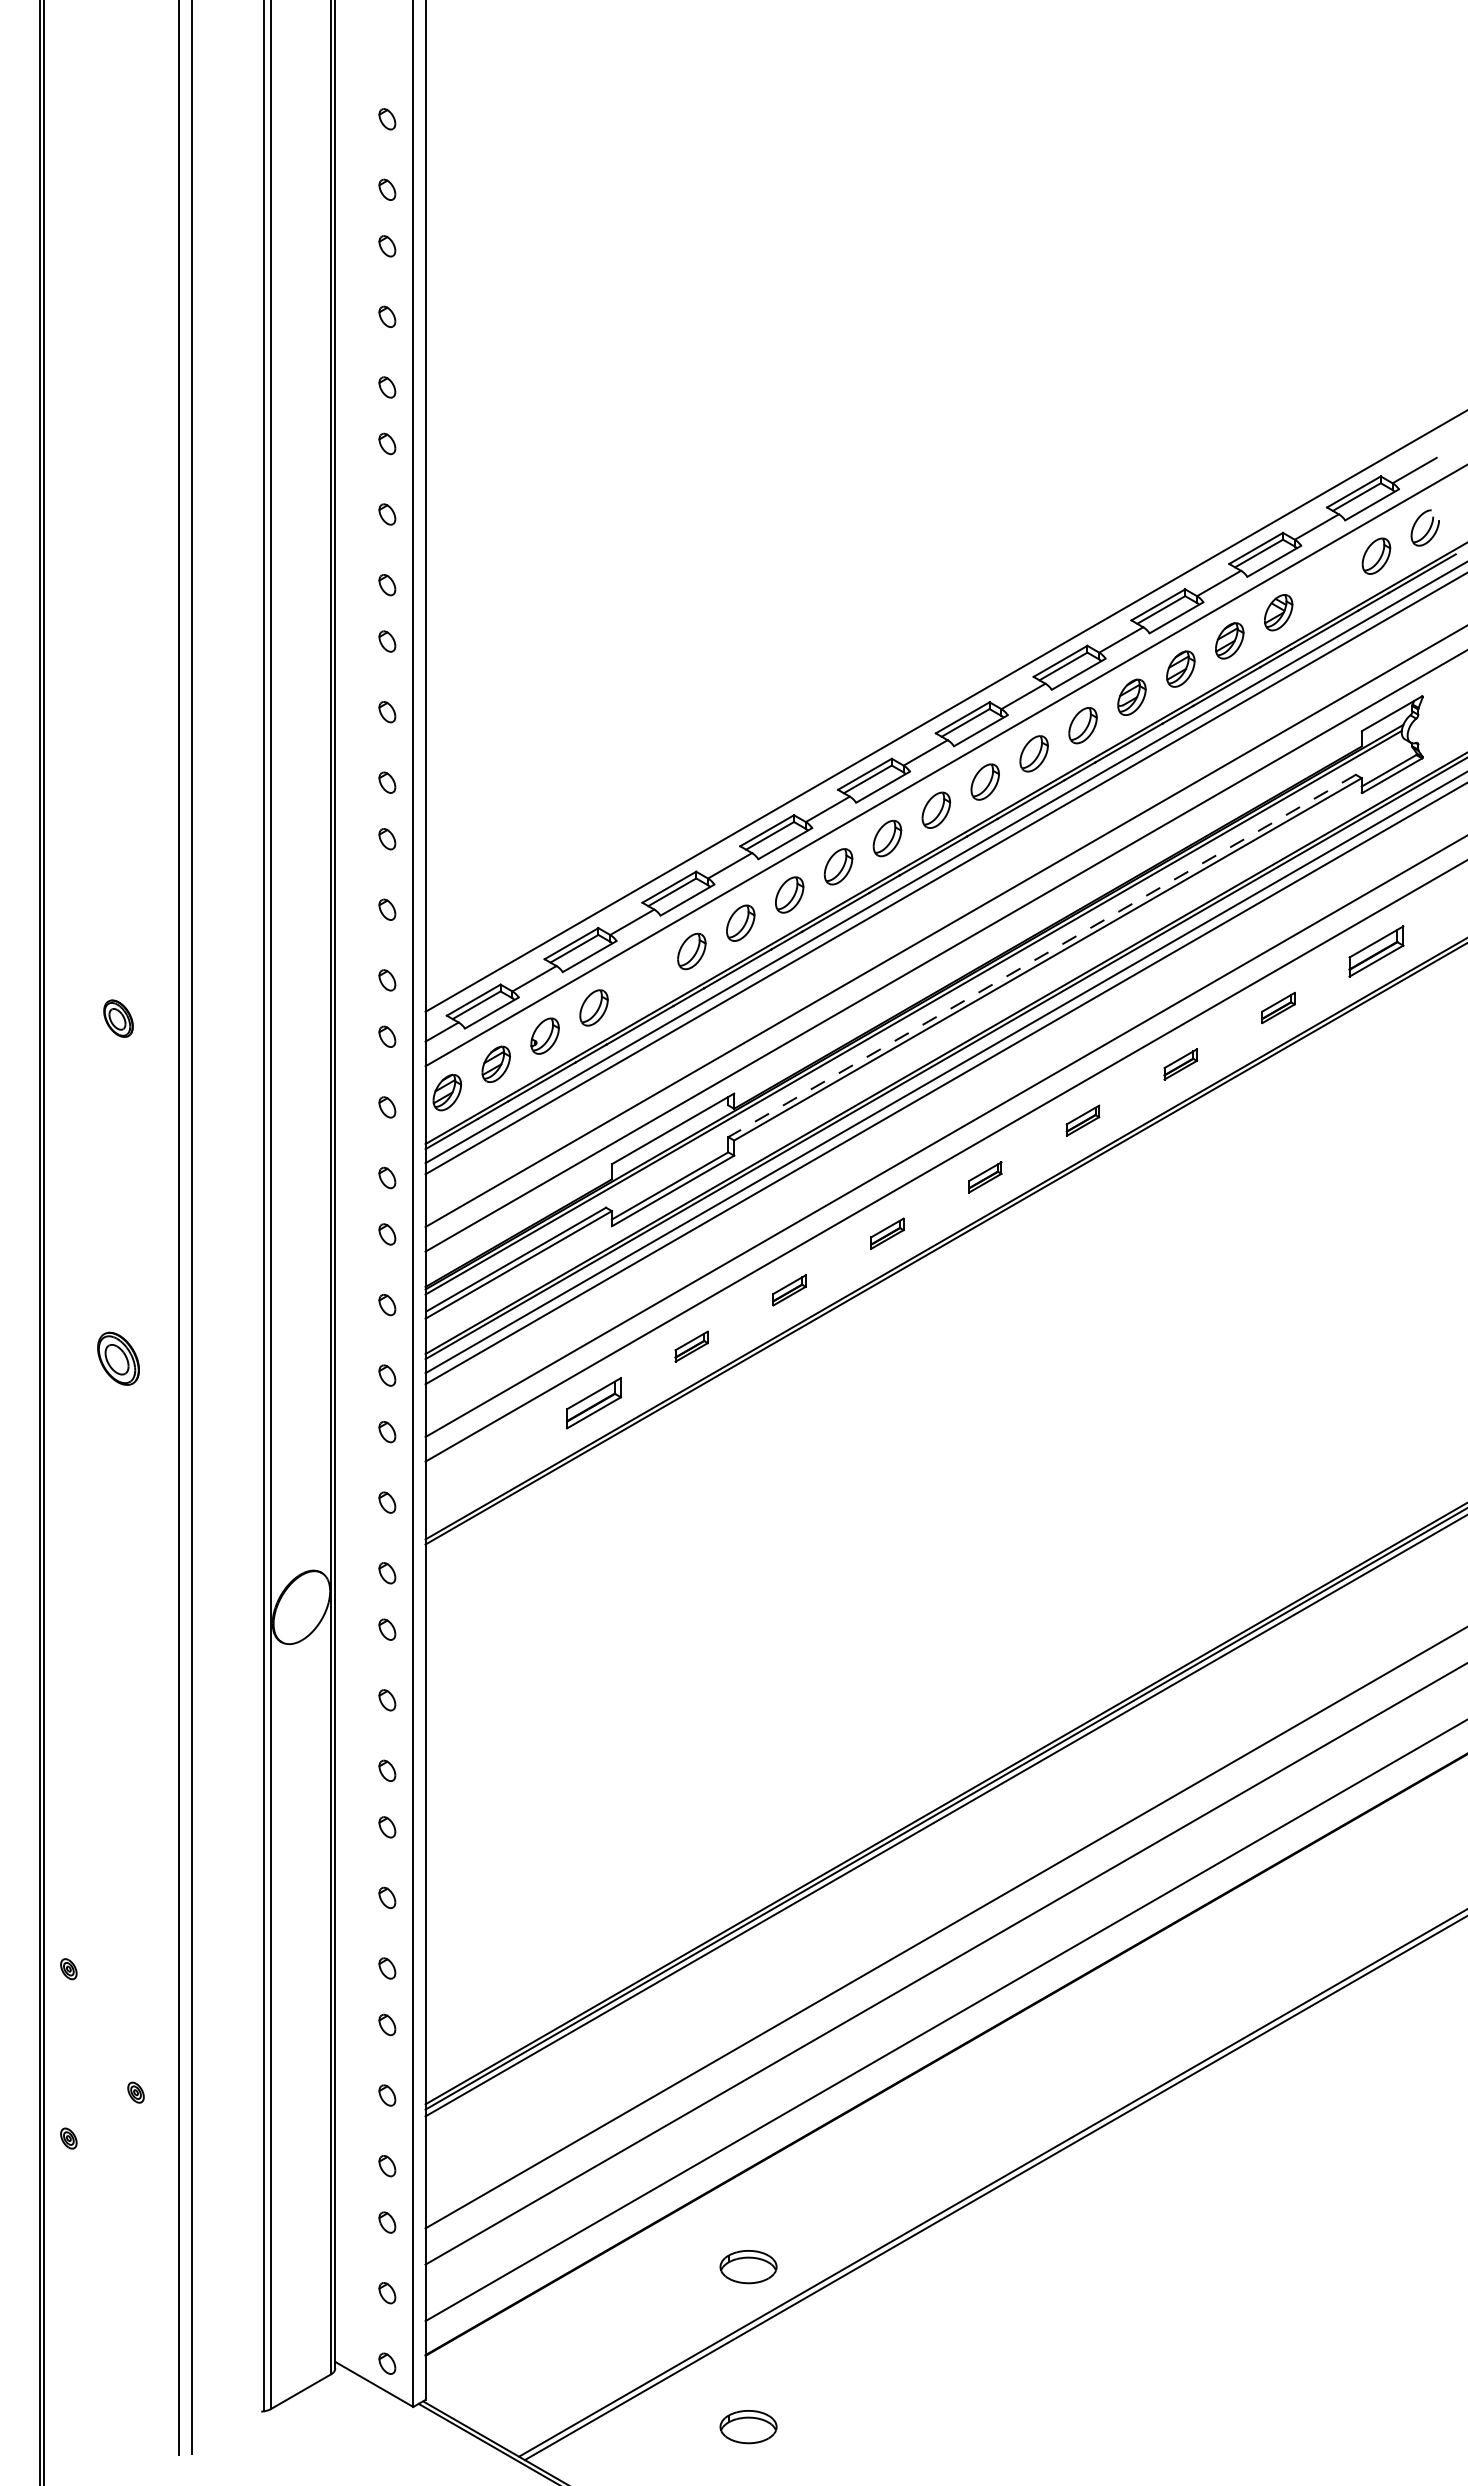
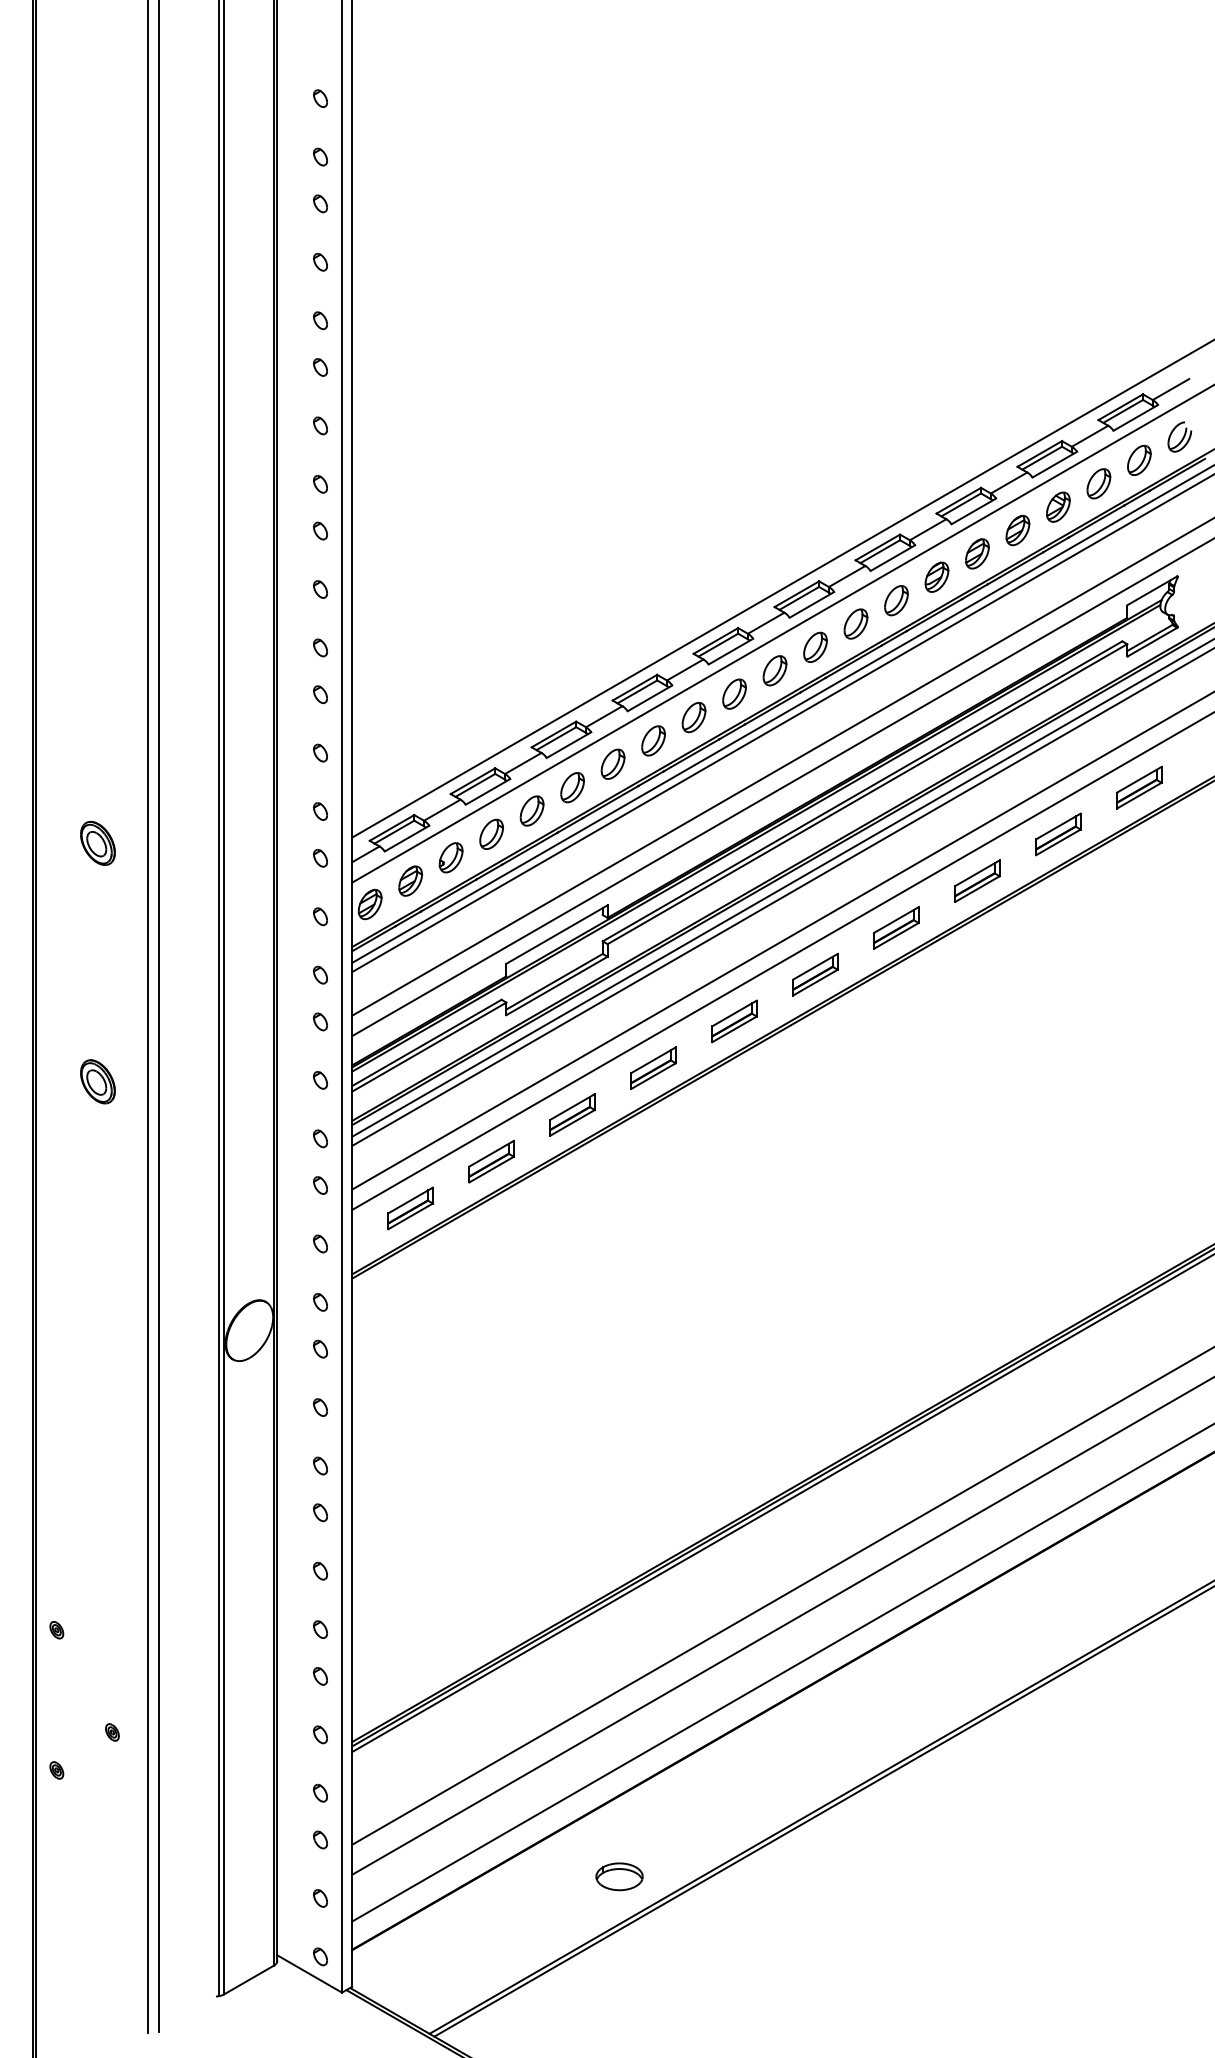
part: (1327, 584) -> (1098, 483), added
line: (1041, 956) -> (862, 791), dashed -> solid
part: (642, 979) -> (531, 810), added
part: (1278, 1007) -> (1058, 834), size x1.67
part: (118, 1018) -> (97, 843), size x1.43
part: (1180, 1064) -> (977, 881), size x1.67
part: (1082, 1120) -> (896, 927), size x1.67
part: (985, 1177) -> (815, 974), size x1.67
part: (887, 1233) -> (734, 1021), size x1.67
part: (789, 1290) -> (653, 1068), size x1.67
part: (691, 1346) -> (572, 1114), size x1.67
part: (118, 1358) -> (97, 1081), moved
part: (496, 1459) -> (410, 1208), added
part: (748, 2427) -> (619, 2009), removed

